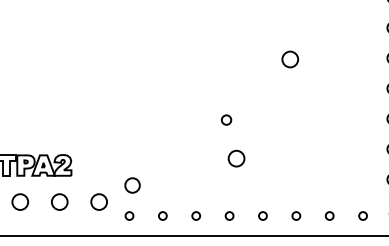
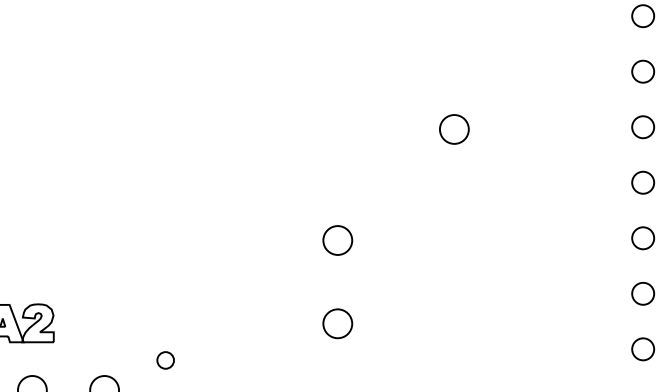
circle: (226, 119) -> (337, 239), size x1.67
circle: (236, 158) -> (337, 323), moved
circle: (132, 185) -> (165, 360), size x0.62

